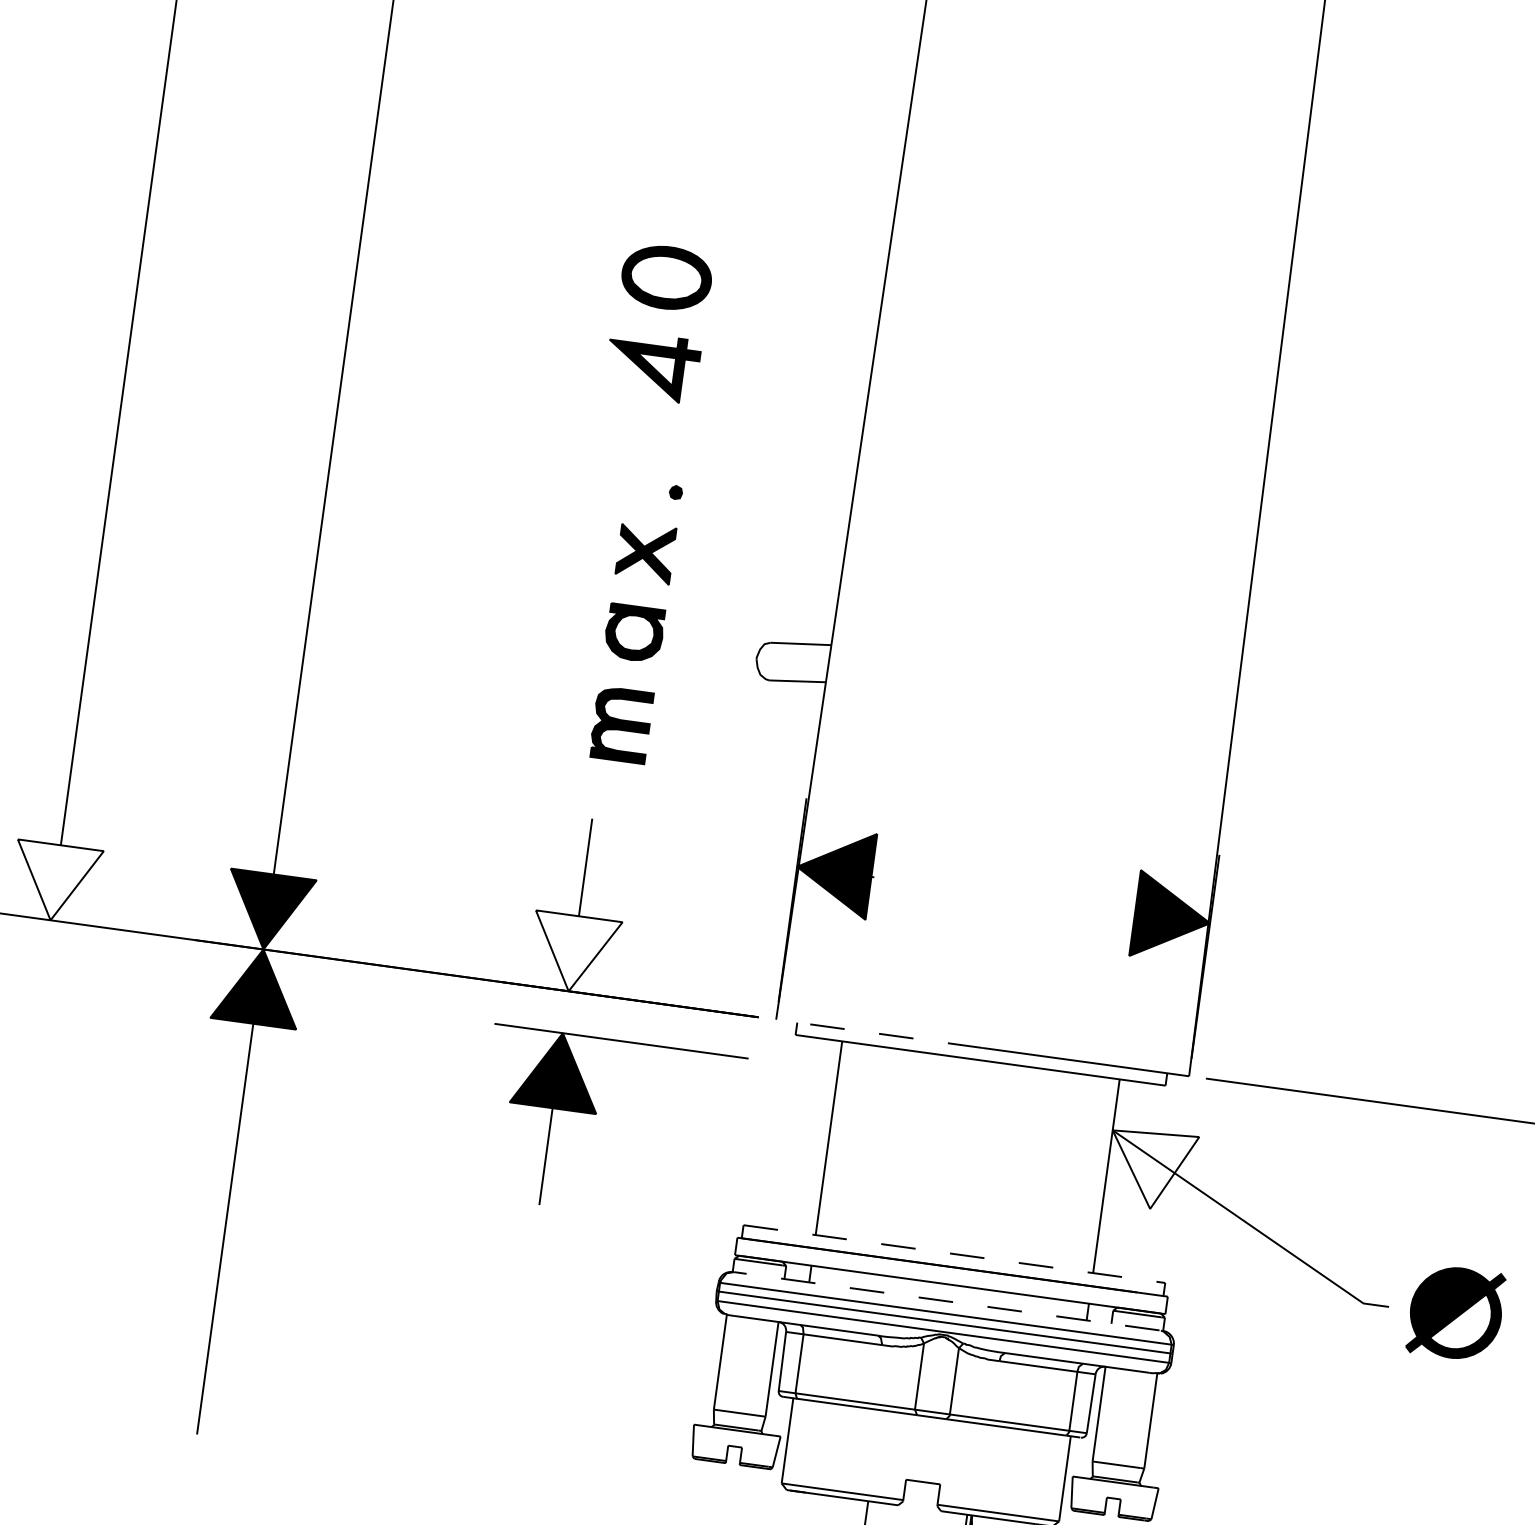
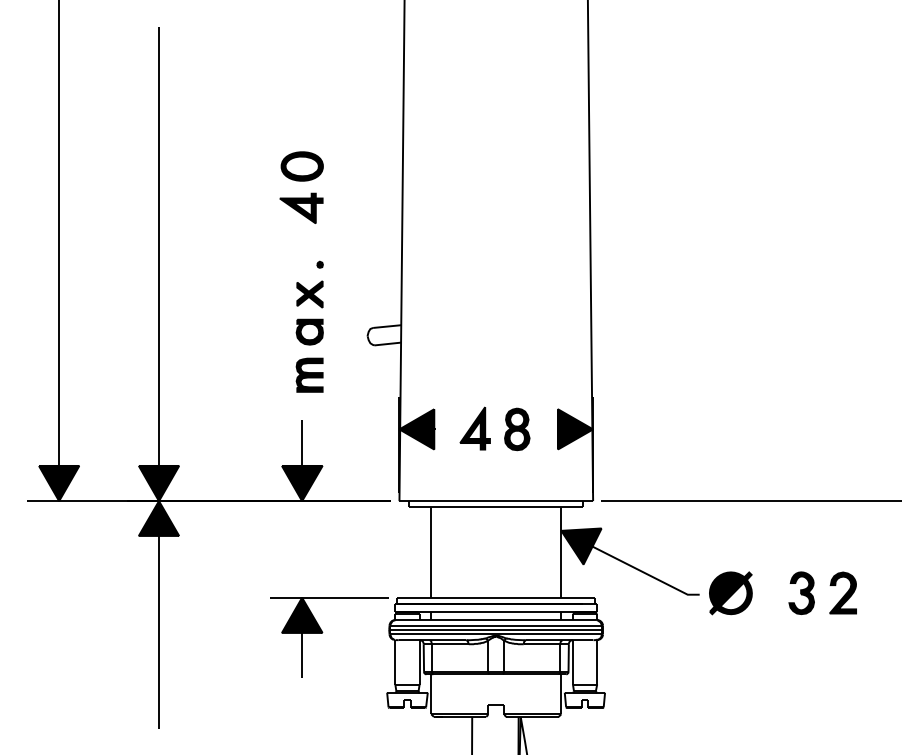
fill: (56, 882) -> (59, 483), added
part: (982, 890) -> (486, 428), added
fill: (572, 953) -> (301, 483), added
line: (878, 1034) -> (447, 501), dashed -> solid
part: (598, 1113) -> (323, 632), moved
fill: (1151, 1169) -> (581, 546), added
line: (957, 1253) -> (497, 597), dashed -> solid
line: (946, 1300) -> (495, 619), dashed -> solid

